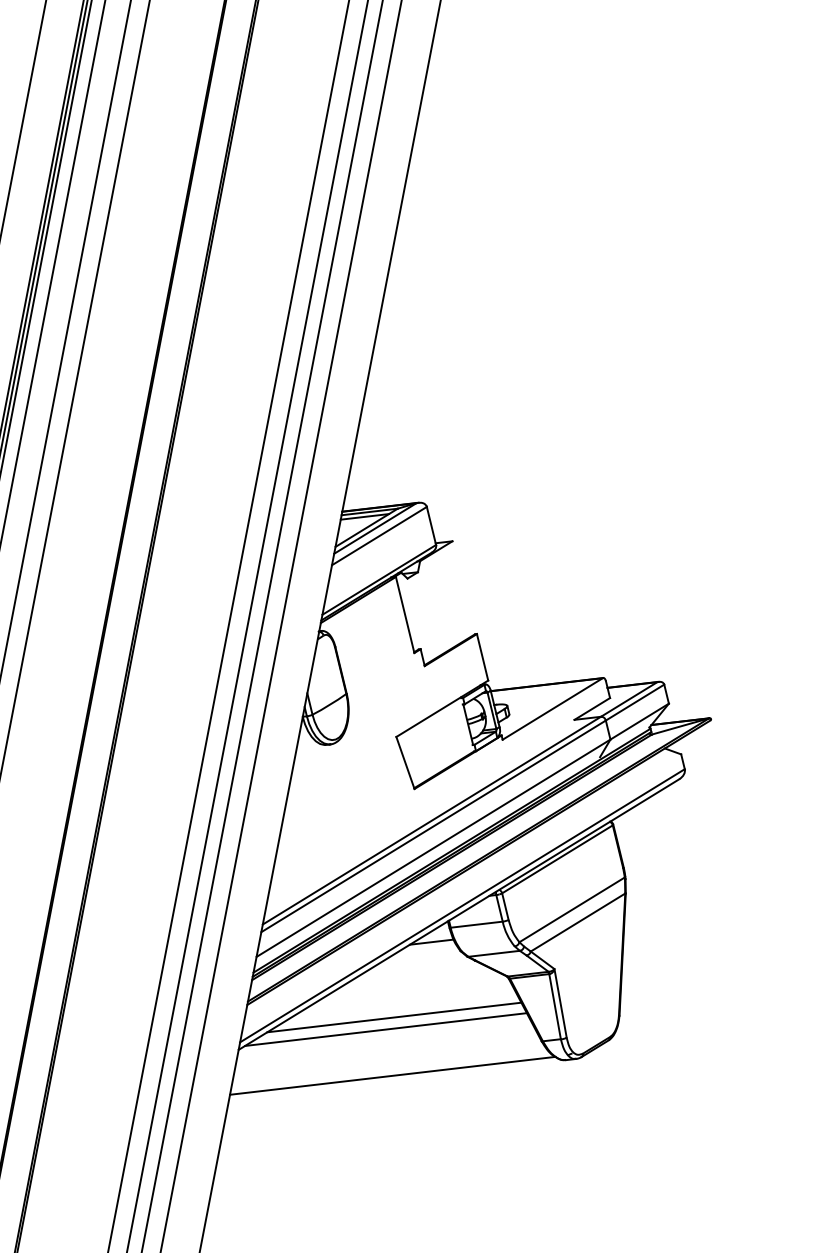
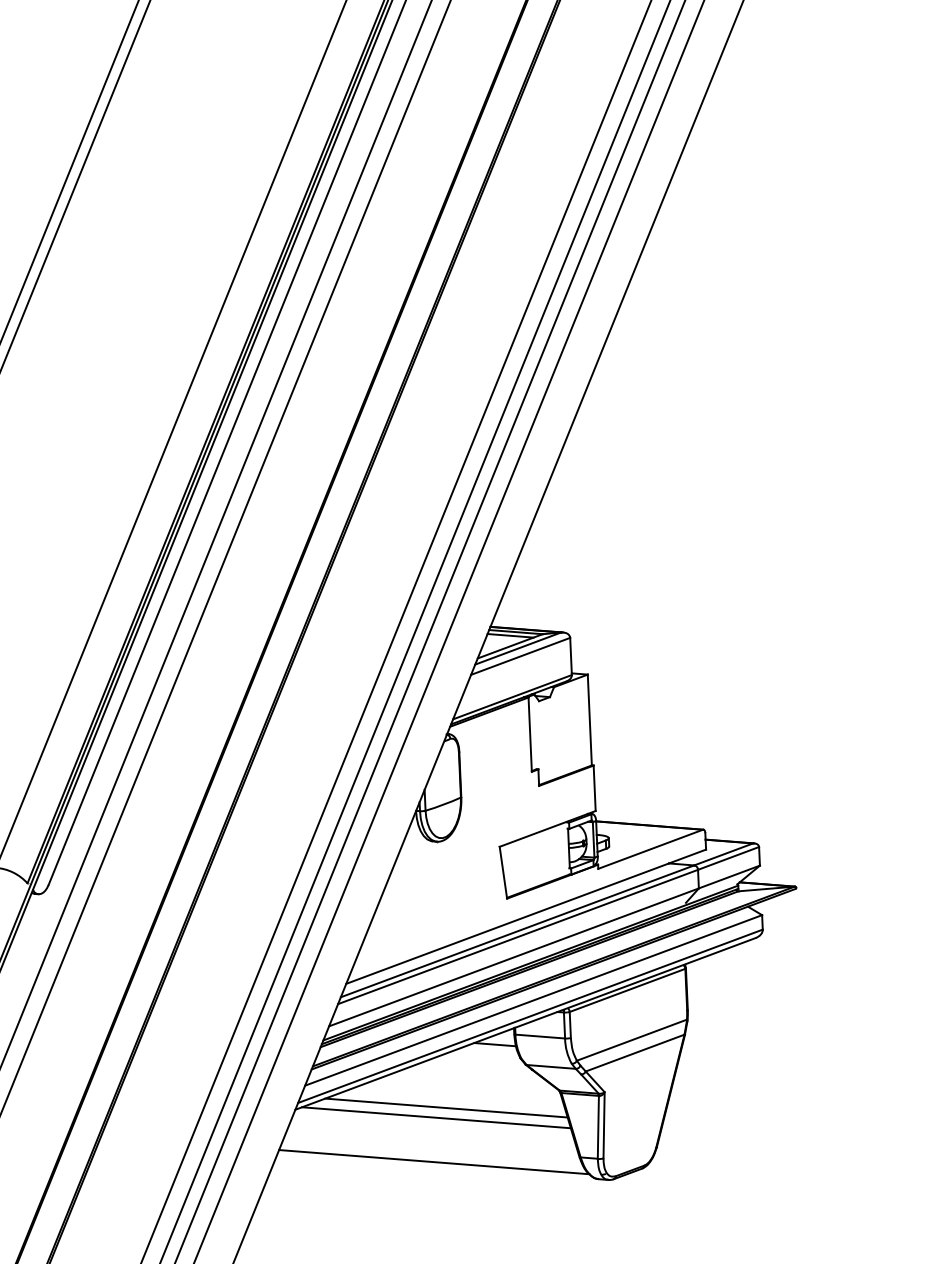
line: (463, 587) -> (589, 719), added
line: (419, 814) -> (507, 923), added
line: (462, 888) -> (533, 1000), added

